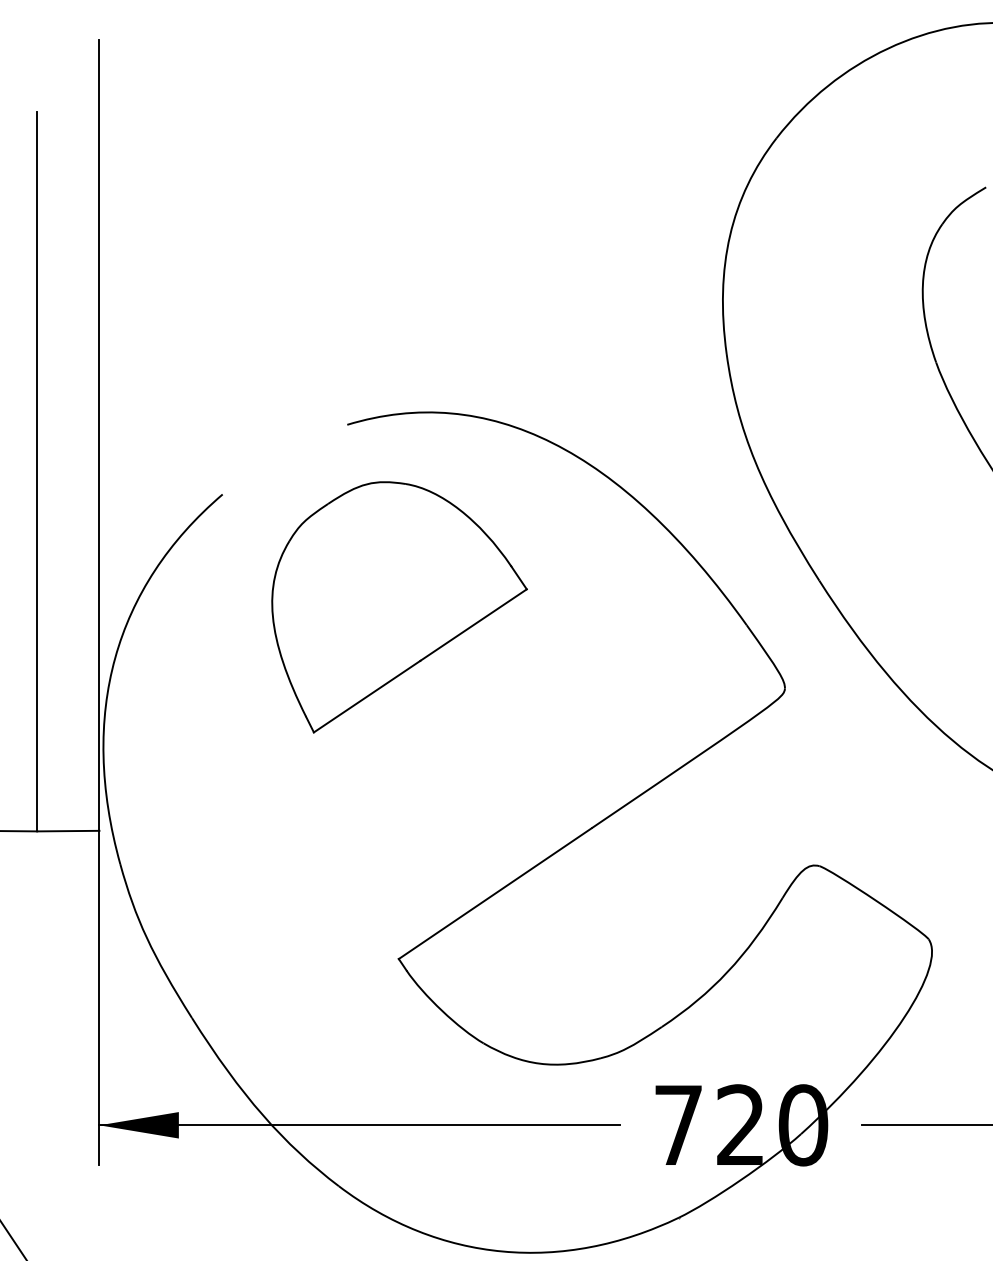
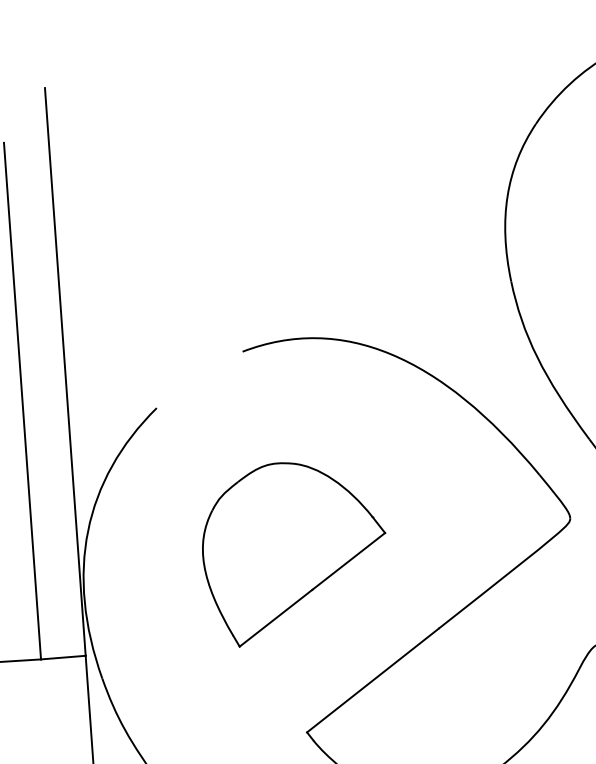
part: (399, 607) -> (294, 552), moved

